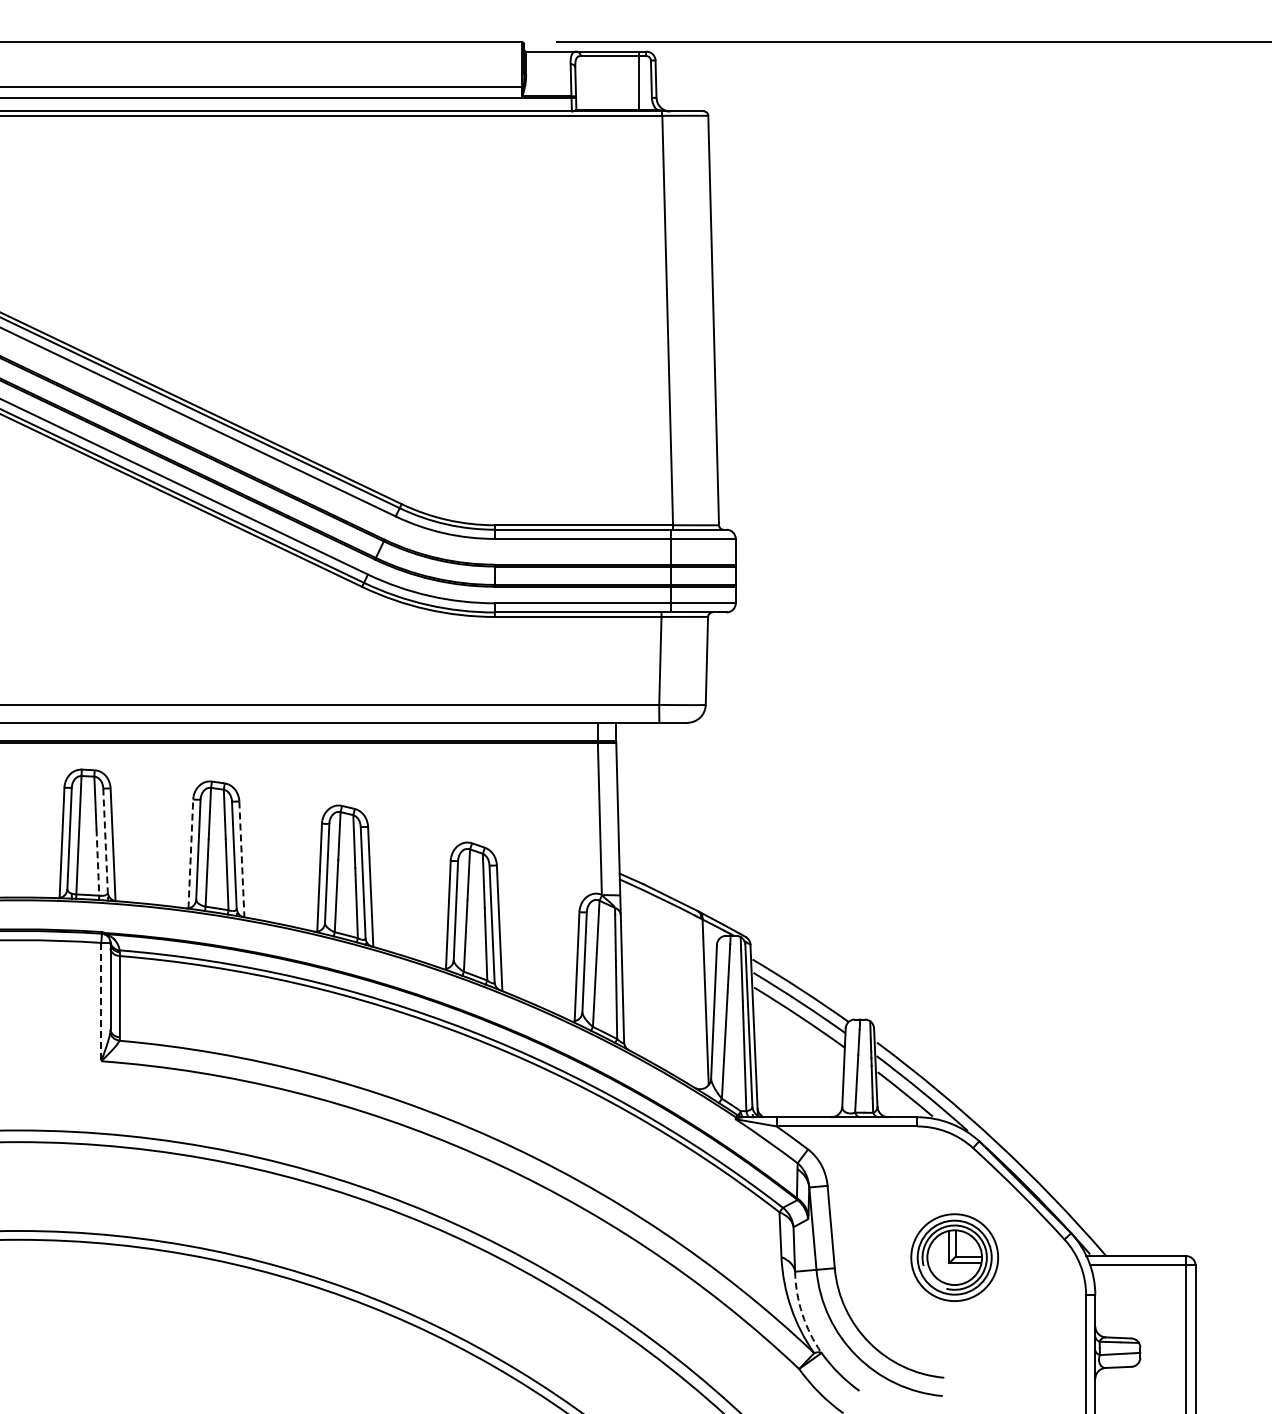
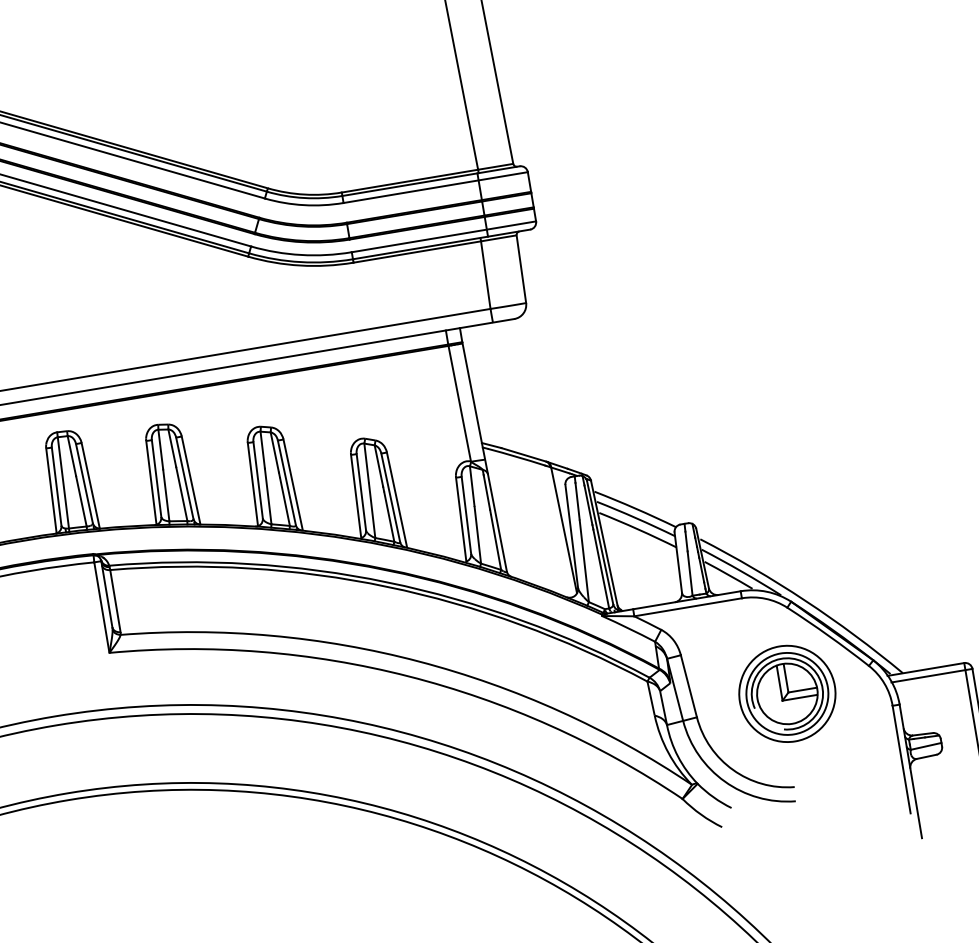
line: (105, 840) -> (84, 483), dashed -> solid
line: (190, 854) -> (151, 483), dashed -> solid
line: (241, 859) -> (190, 480), dashed -> solid
line: (97, 863) -> (81, 502), dashed -> solid
line: (101, 1002) -> (102, 607), dashed -> solid
part: (954, 1257) -> (787, 693), size x1.43
arc: (802, 1314) -> (678, 756), dashed -> solid

